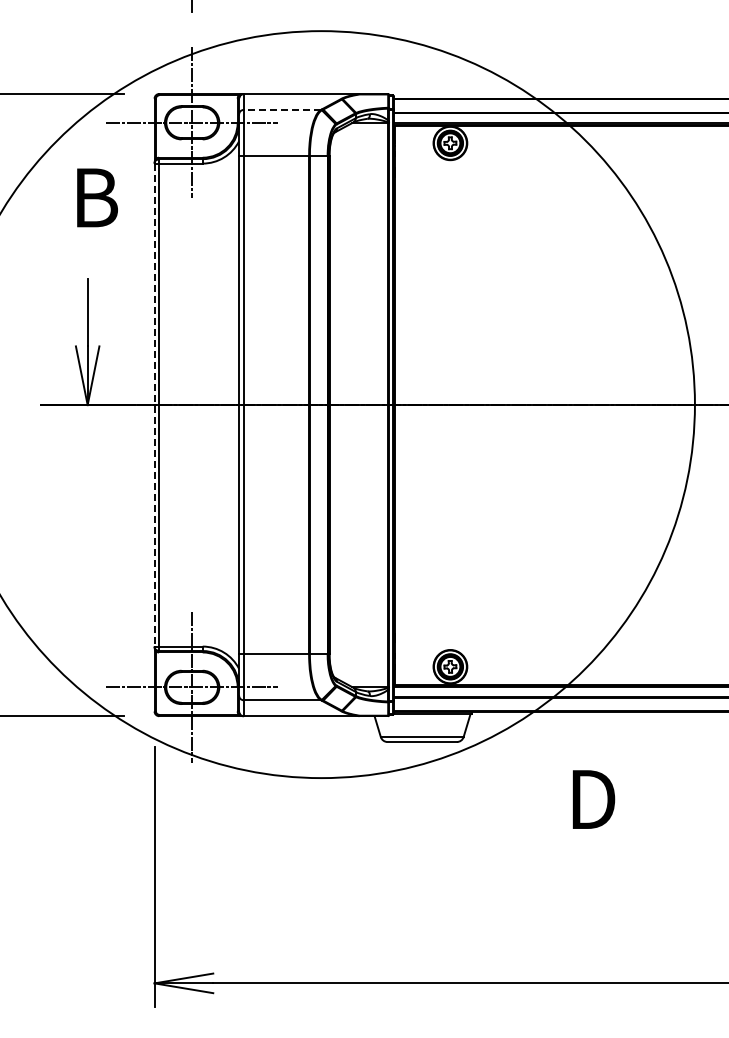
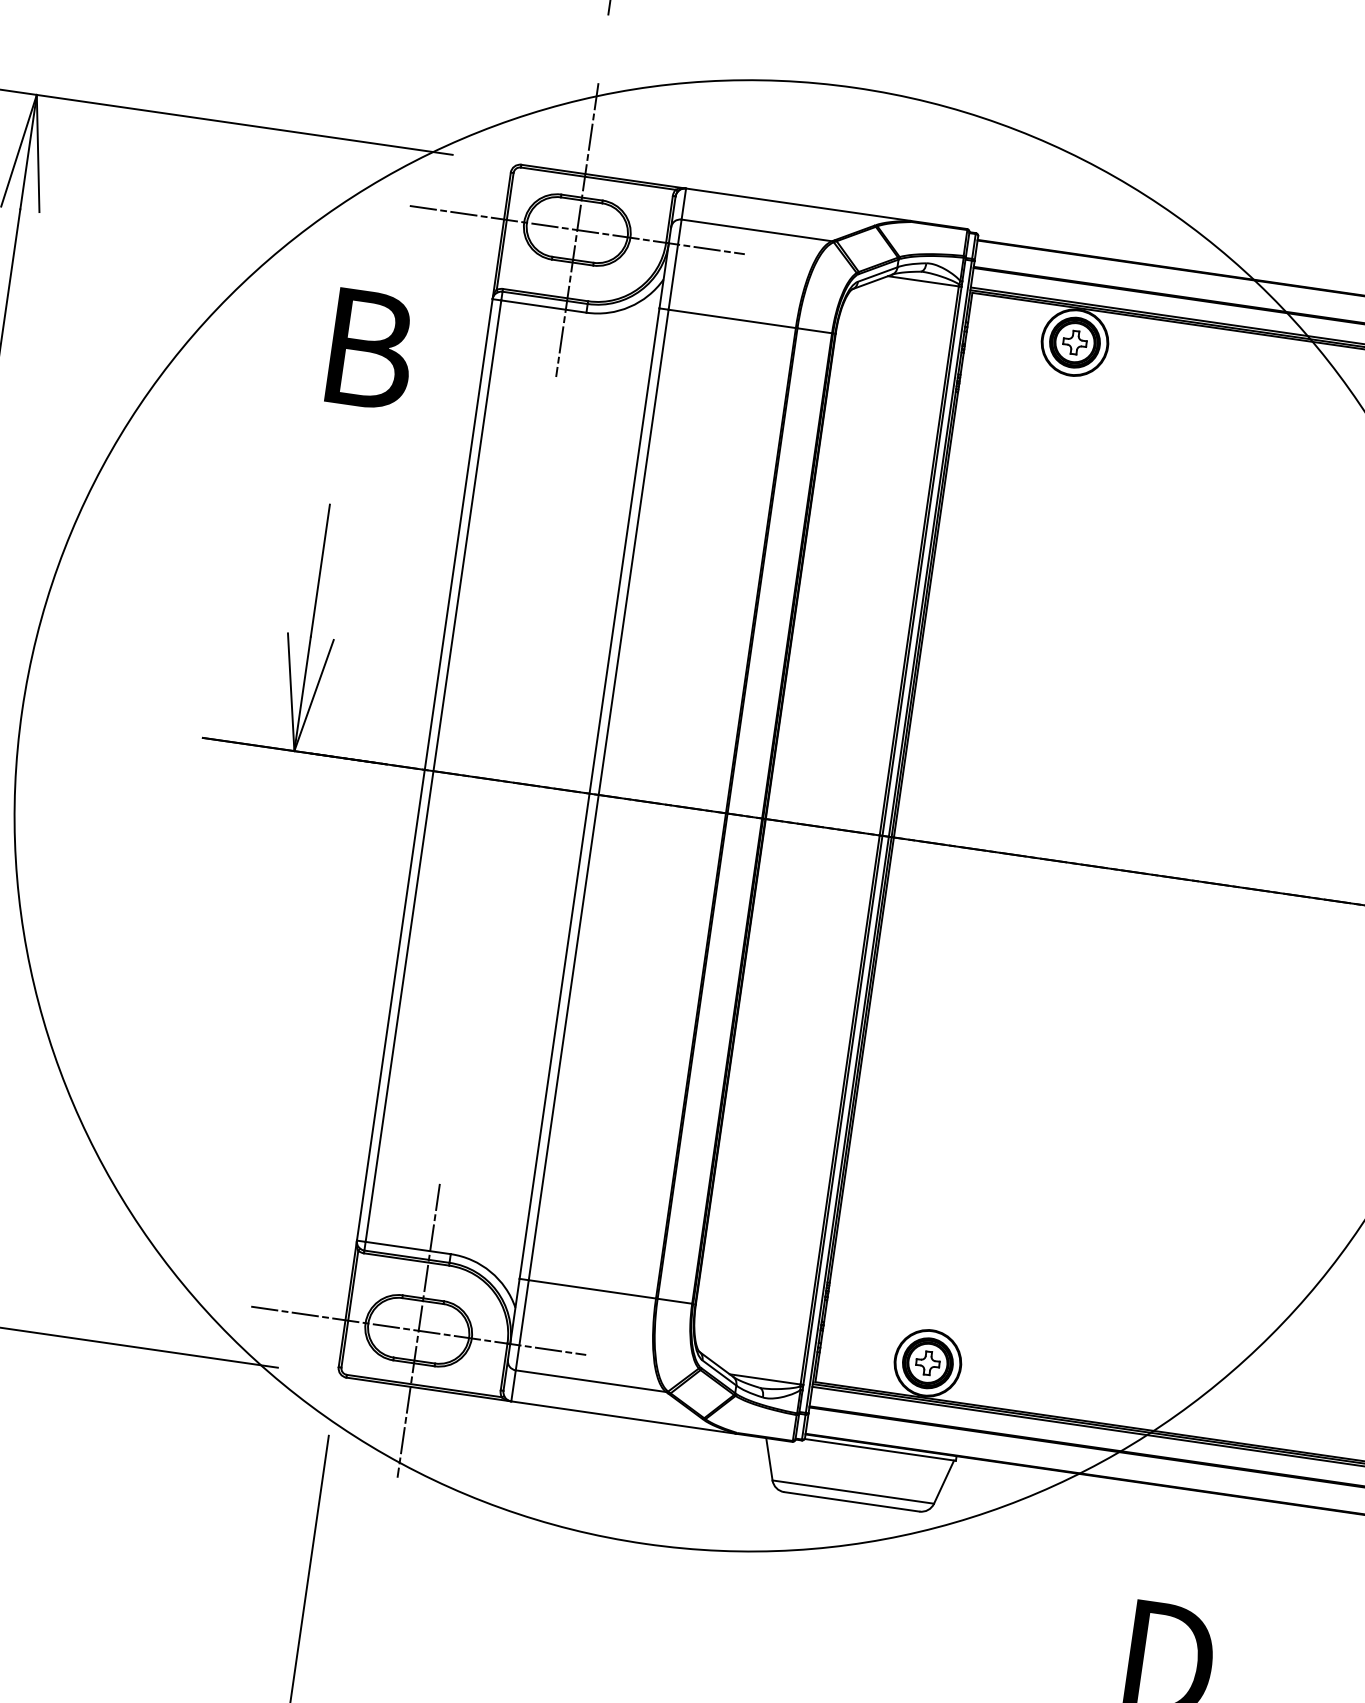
line: (282, 109) -> (757, 229), dashed -> solid
line: (154, 405) -> (424, 770), dashed -> solid

